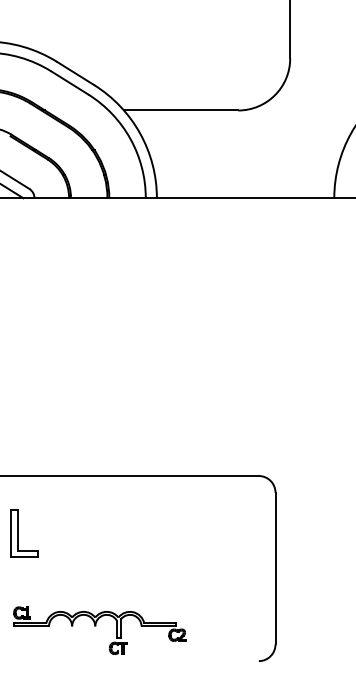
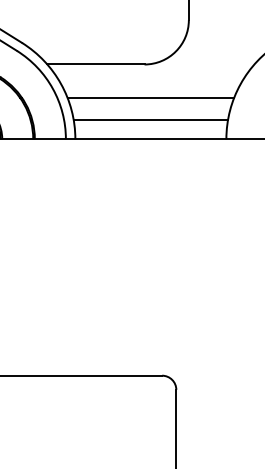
line: (245, 150) -> (150, 98), added
line: (245, 175) -> (150, 119), added

